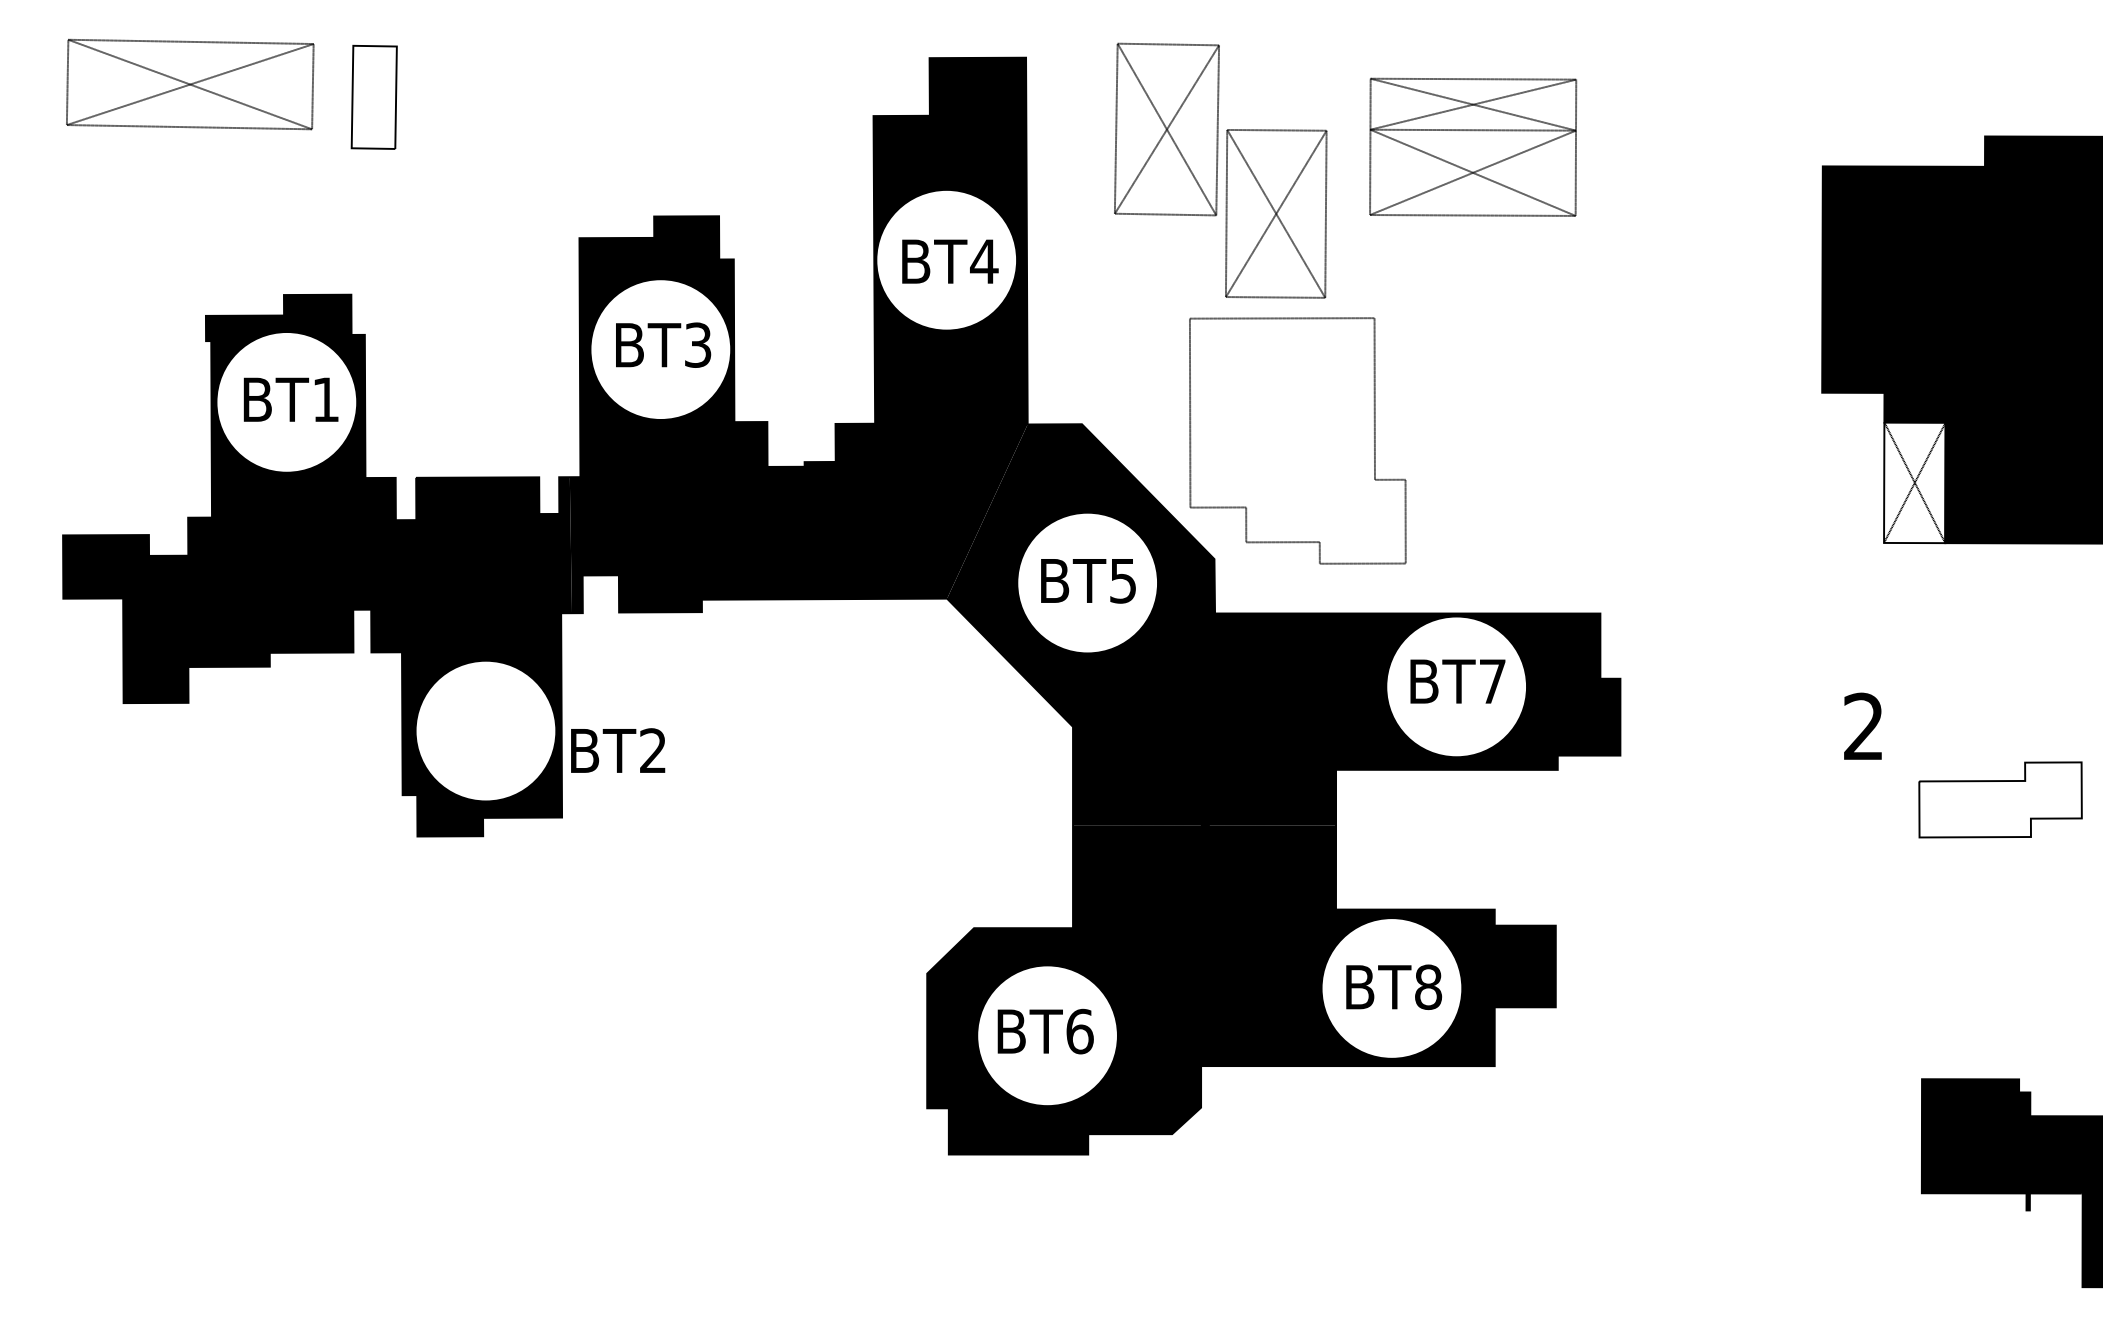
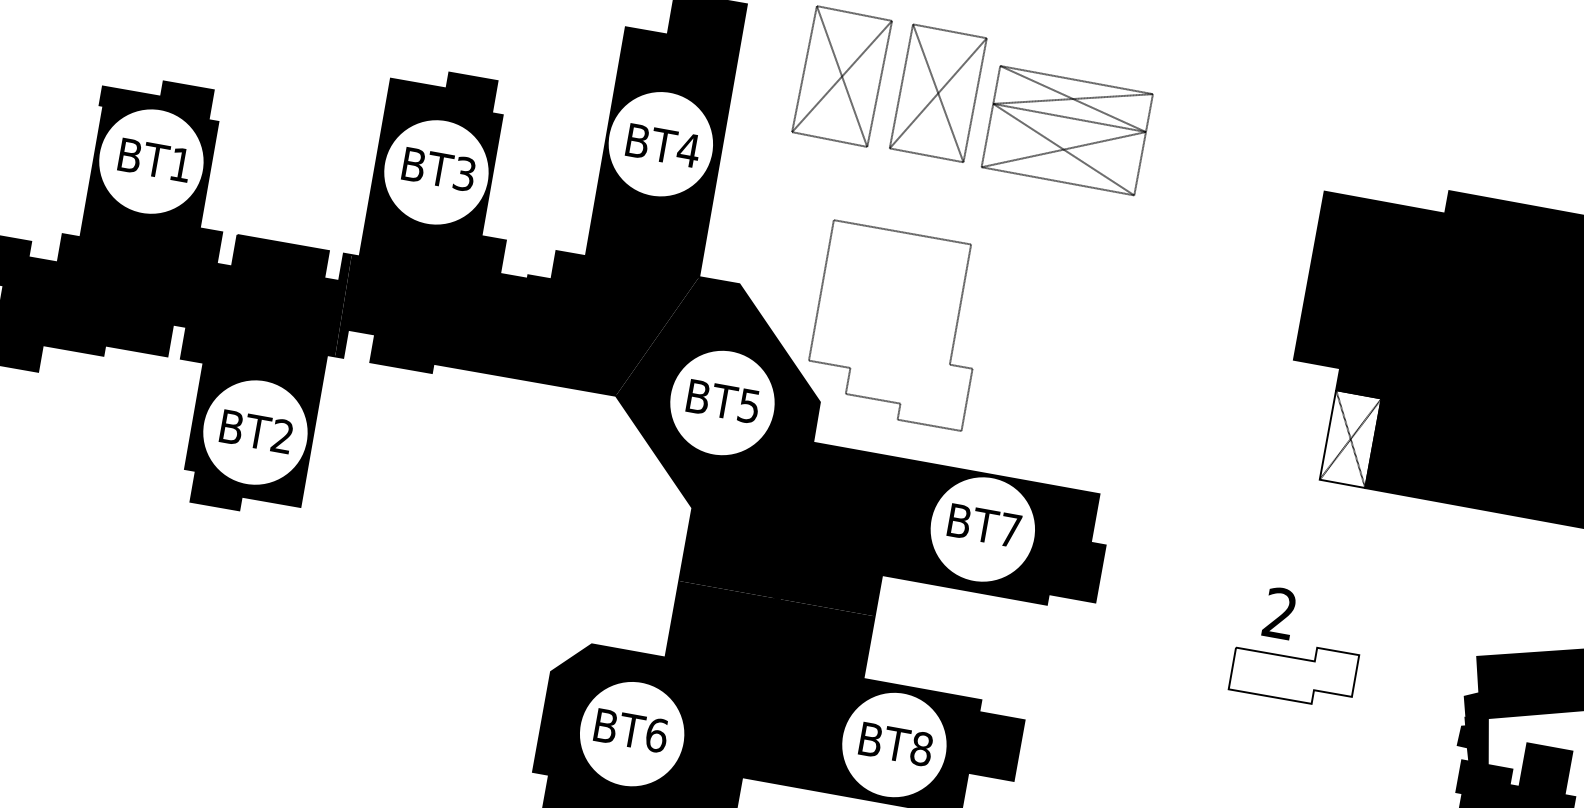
part: (1276, 213) -> (938, 93), moved
text: (618, 750) -> (256, 431), moved
part: (2000, 799) -> (1293, 671), moved

